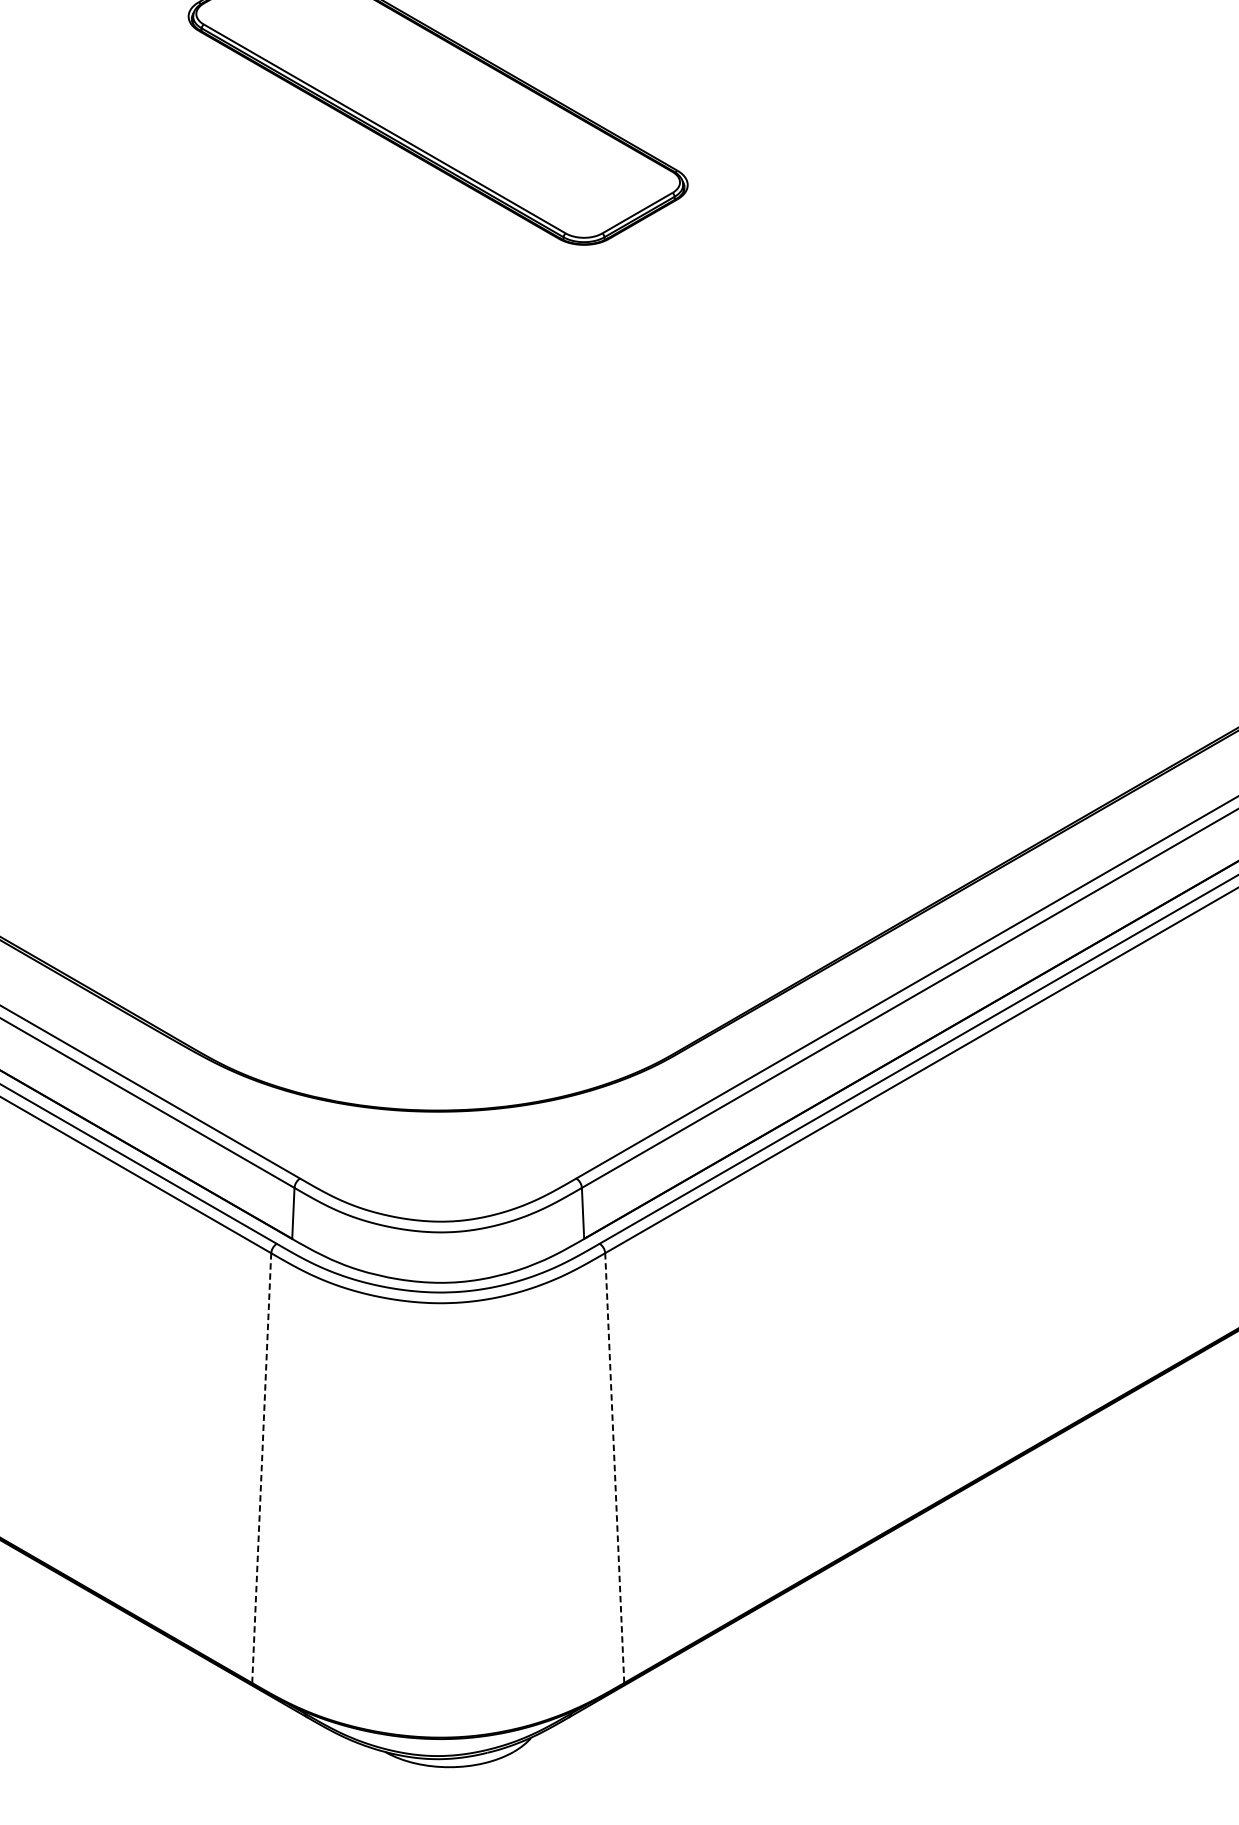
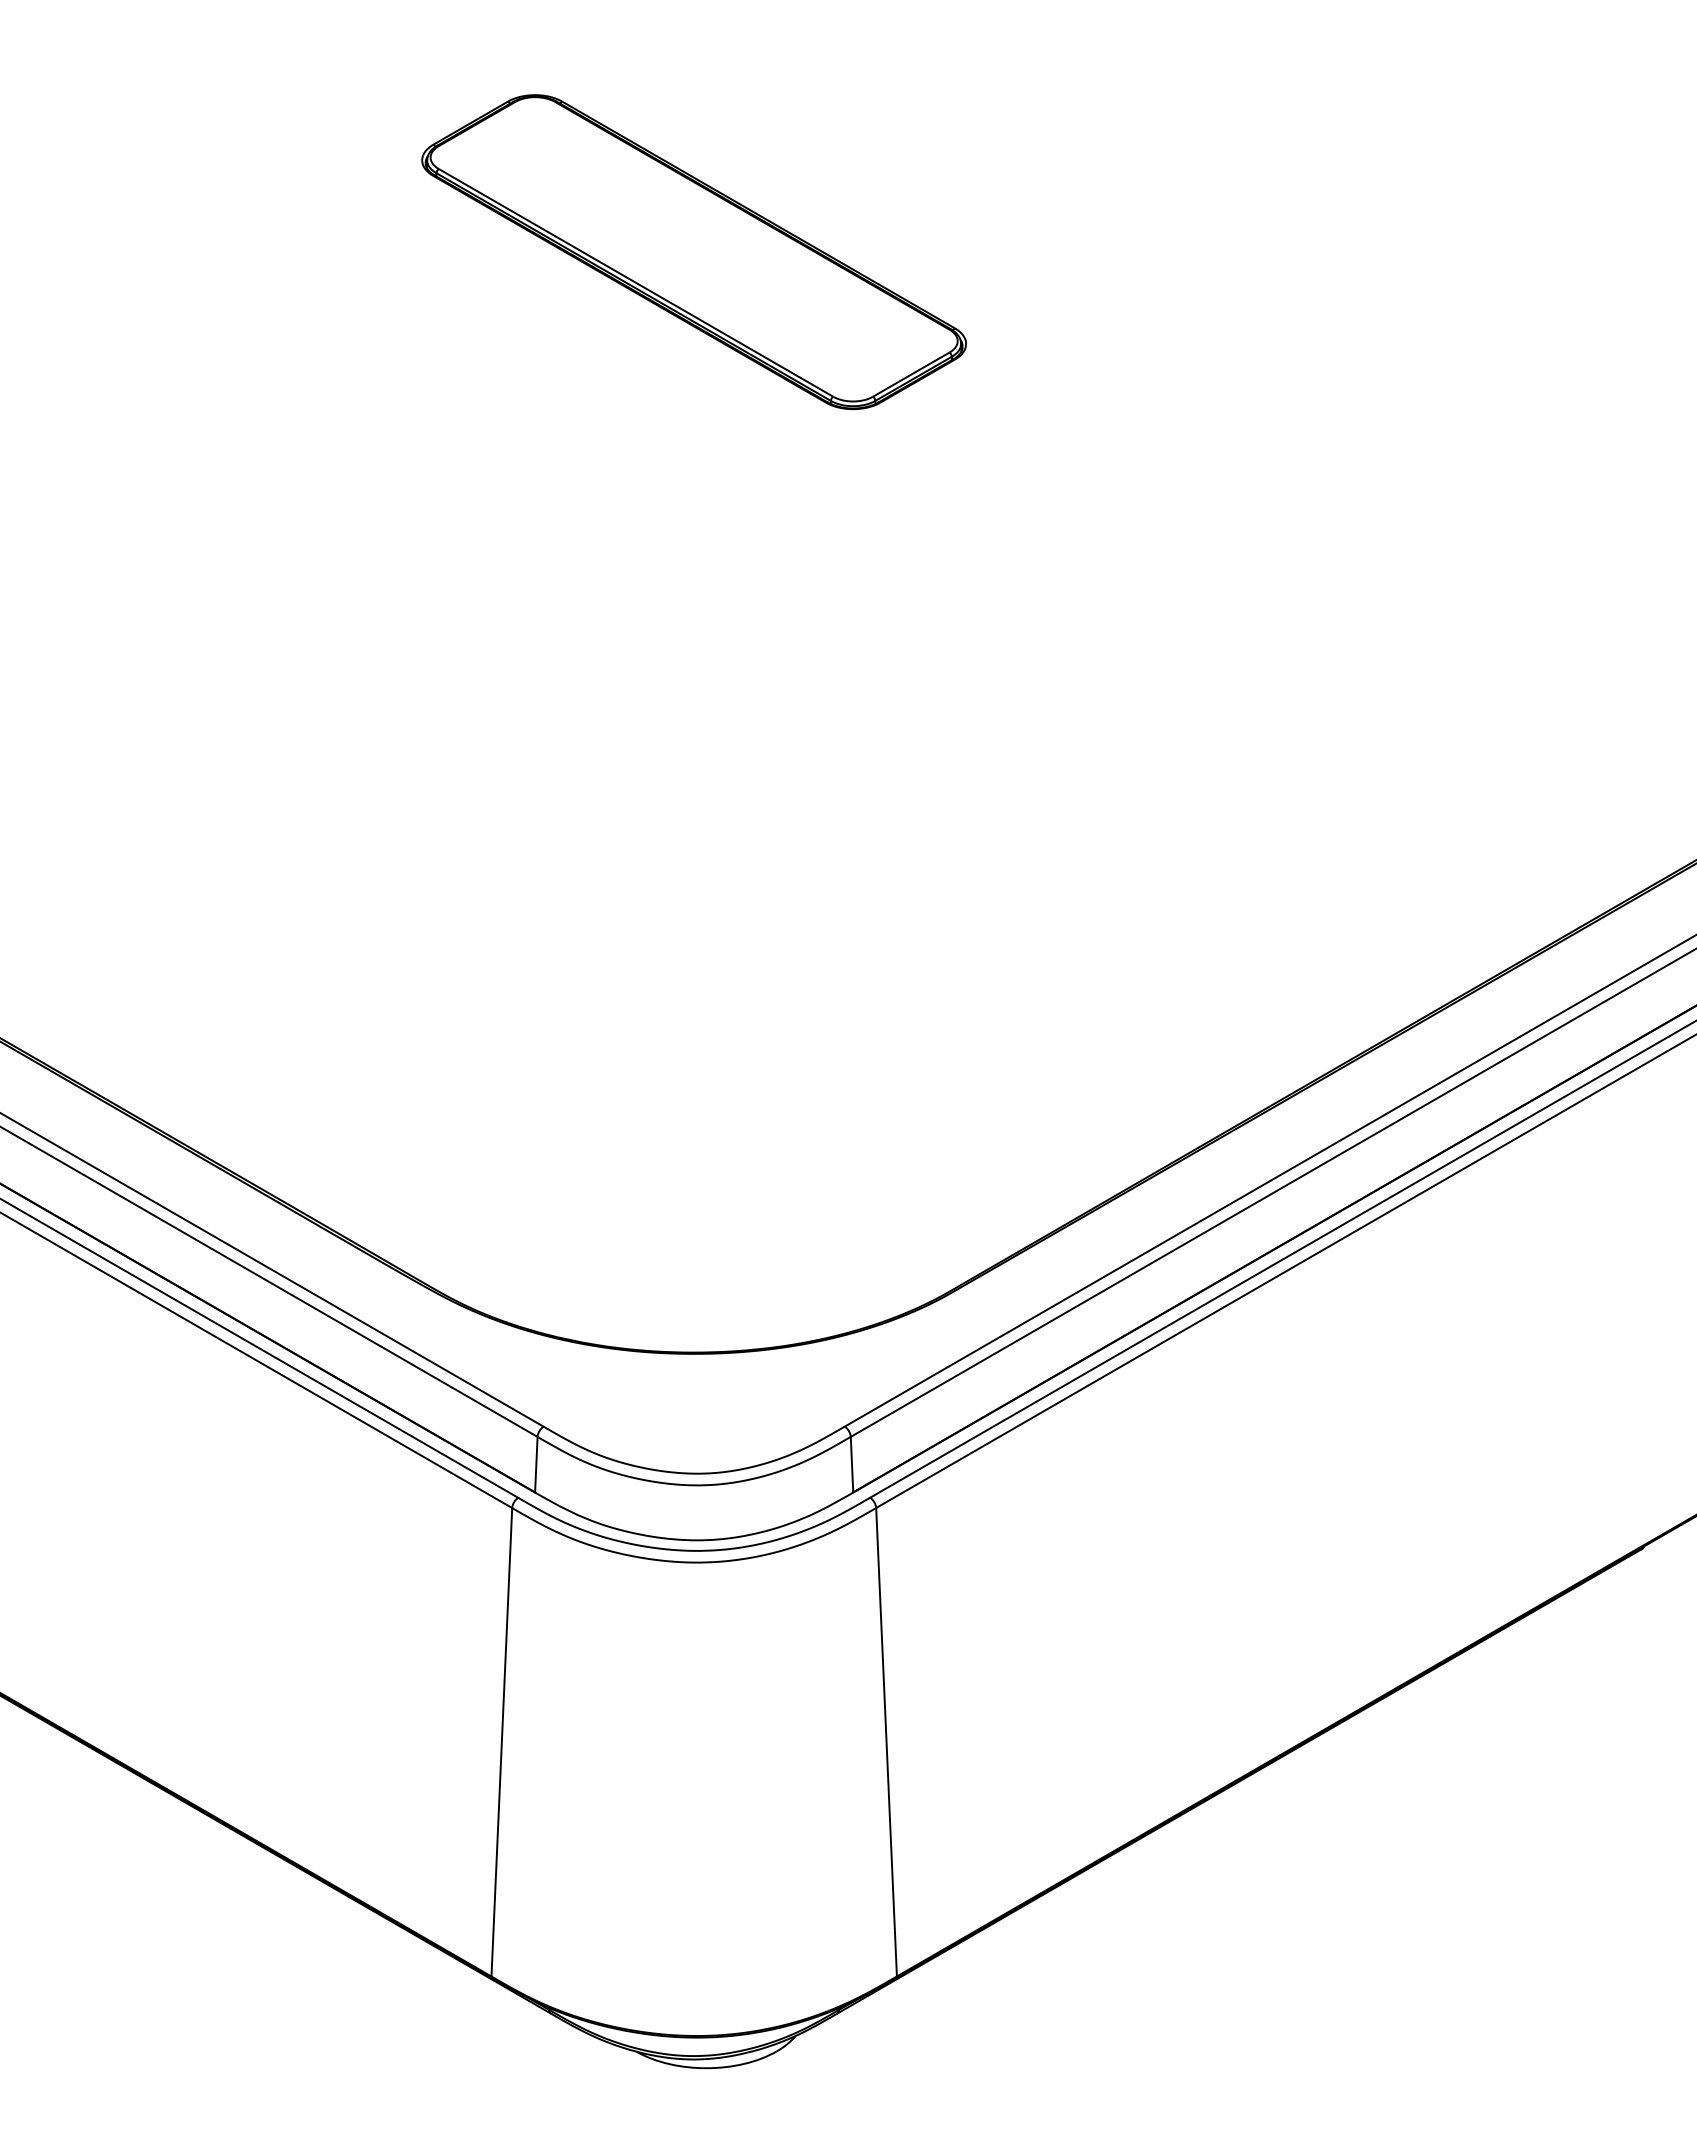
line: (261, 1467) -> (501, 1741), dashed -> solid
line: (614, 1467) -> (886, 1741), dashed -> solid

